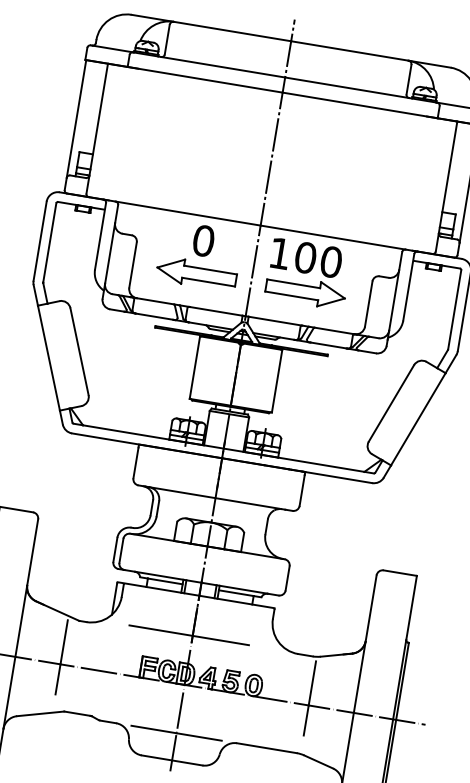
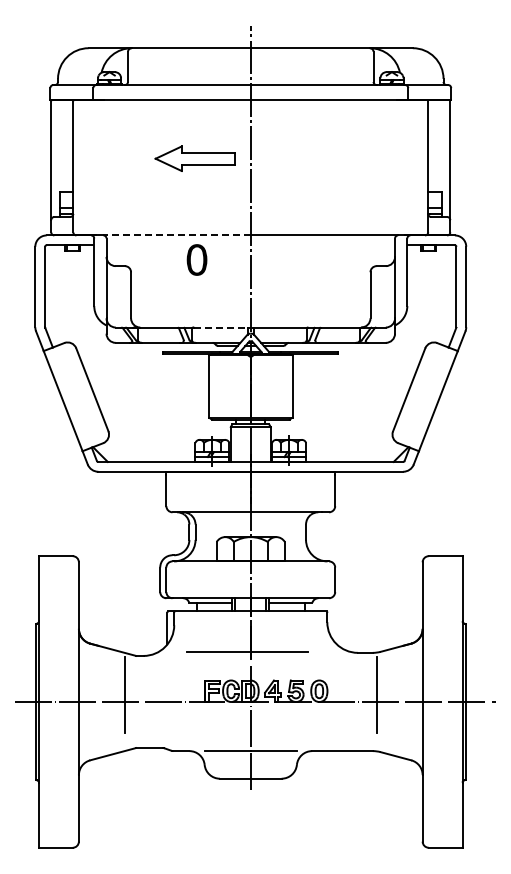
line: (188, 213) -> (177, 235), solid -> dashed
part: (195, 273) -> (194, 158), moved
part: (307, 273) -> (305, 275), removed
line: (215, 311) -> (220, 327), solid -> dashed

